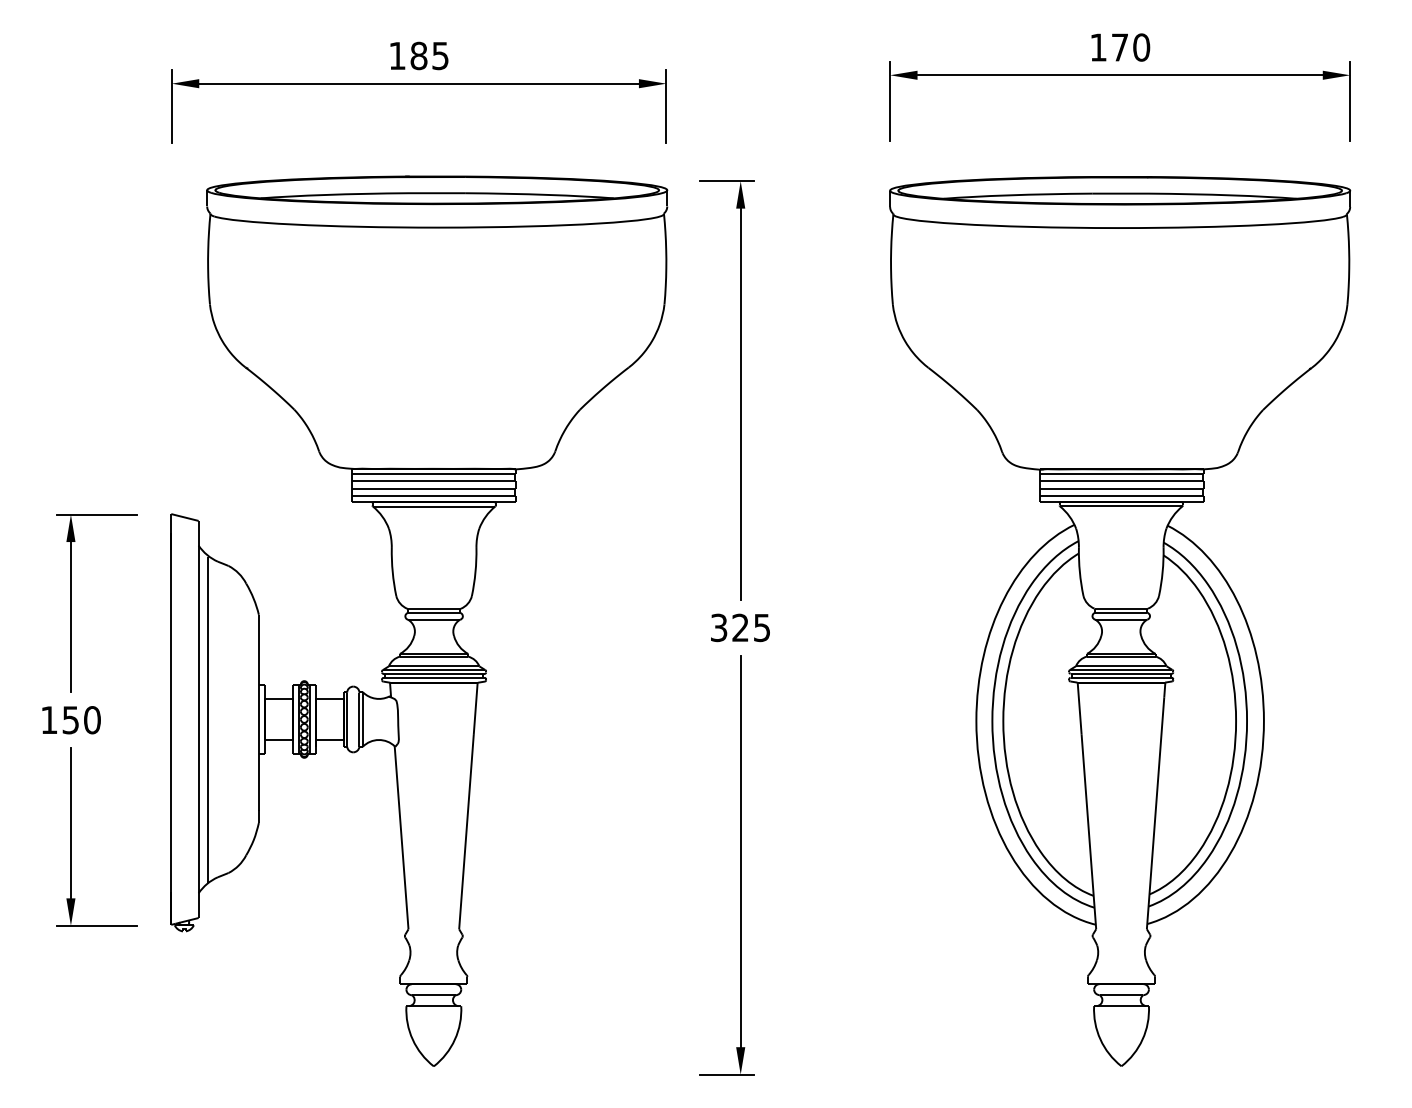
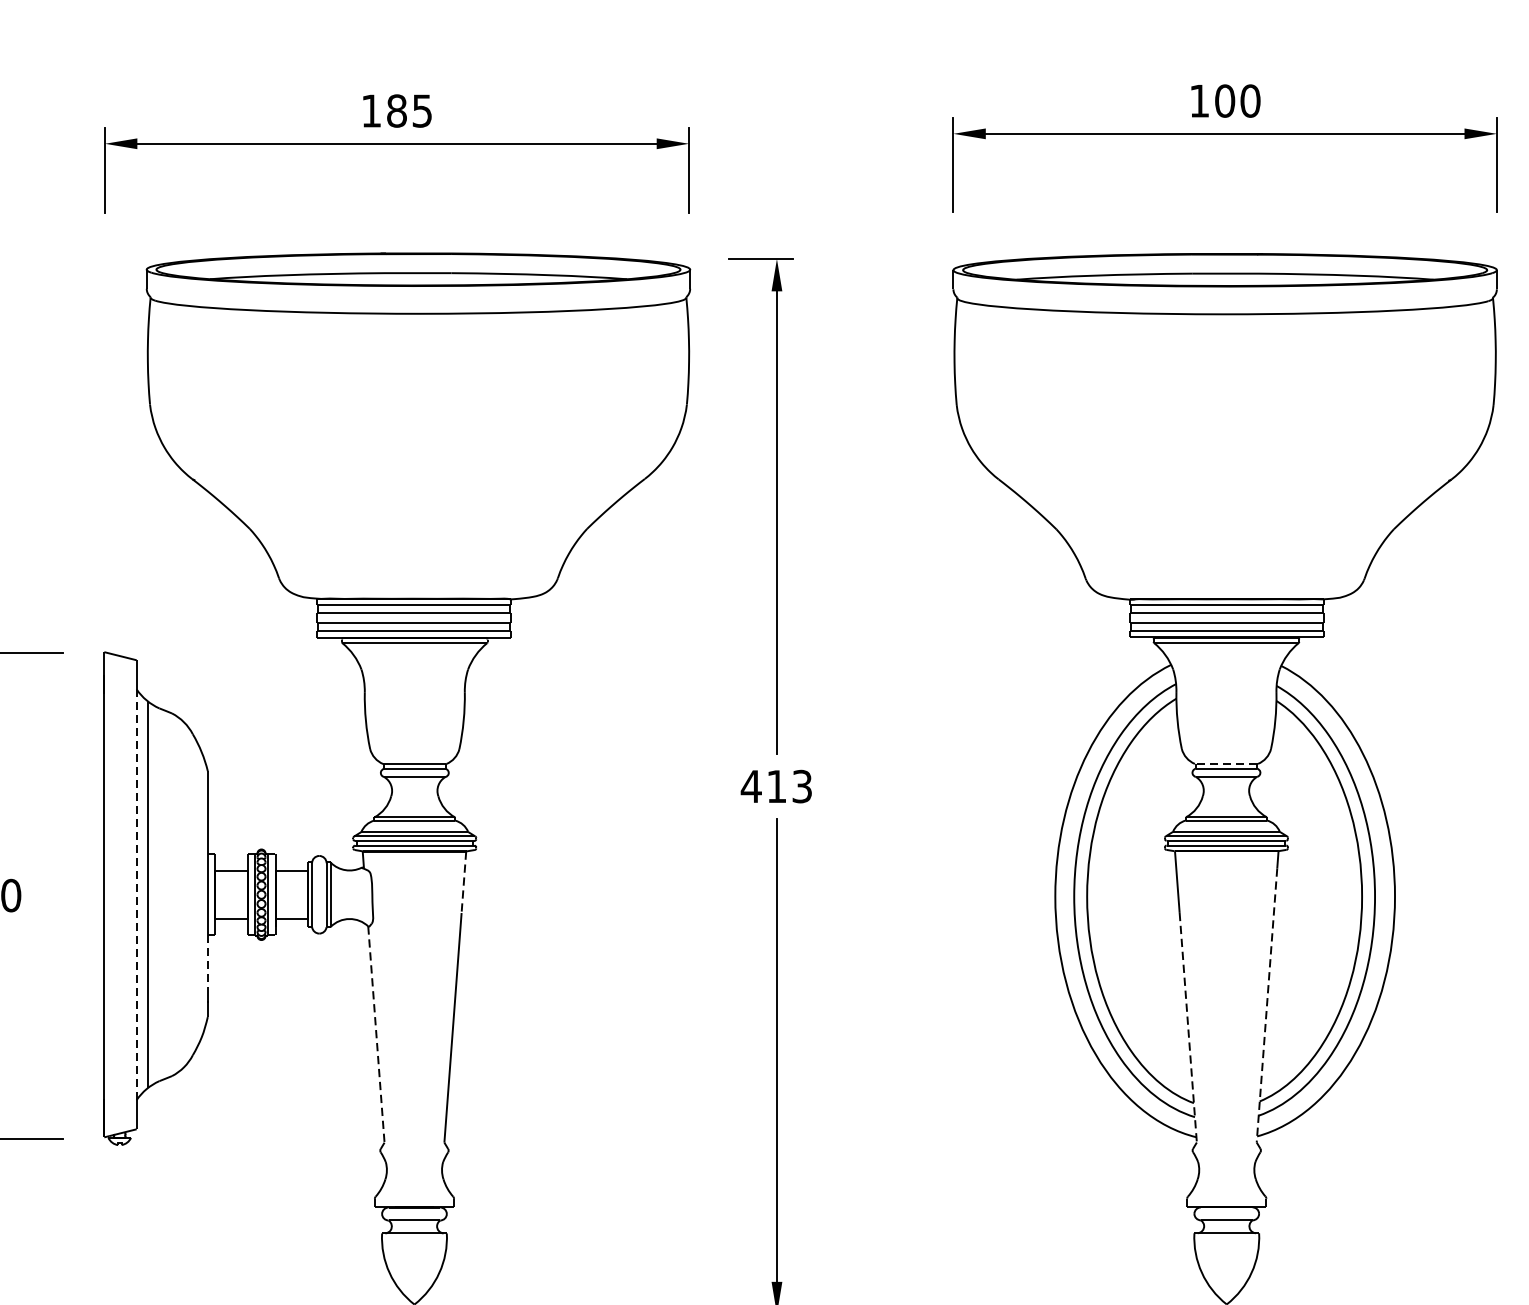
text: (1119, 47) -> (1224, 101), 170 -> 100
line: (1120, 608) -> (1225, 763), solid -> dashed
text: (740, 627) -> (776, 786), 325 -> 413
line: (475, 709) -> (463, 882), solid -> dashed
line: (198, 719) -> (136, 894), solid -> dashed
line: (258, 777) -> (207, 963), solid -> dashed
line: (1155, 813) -> (1266, 1005), solid -> dashed
line: (1088, 832) -> (1187, 1028), solid -> dashed
line: (401, 837) -> (376, 1034), solid -> dashed

